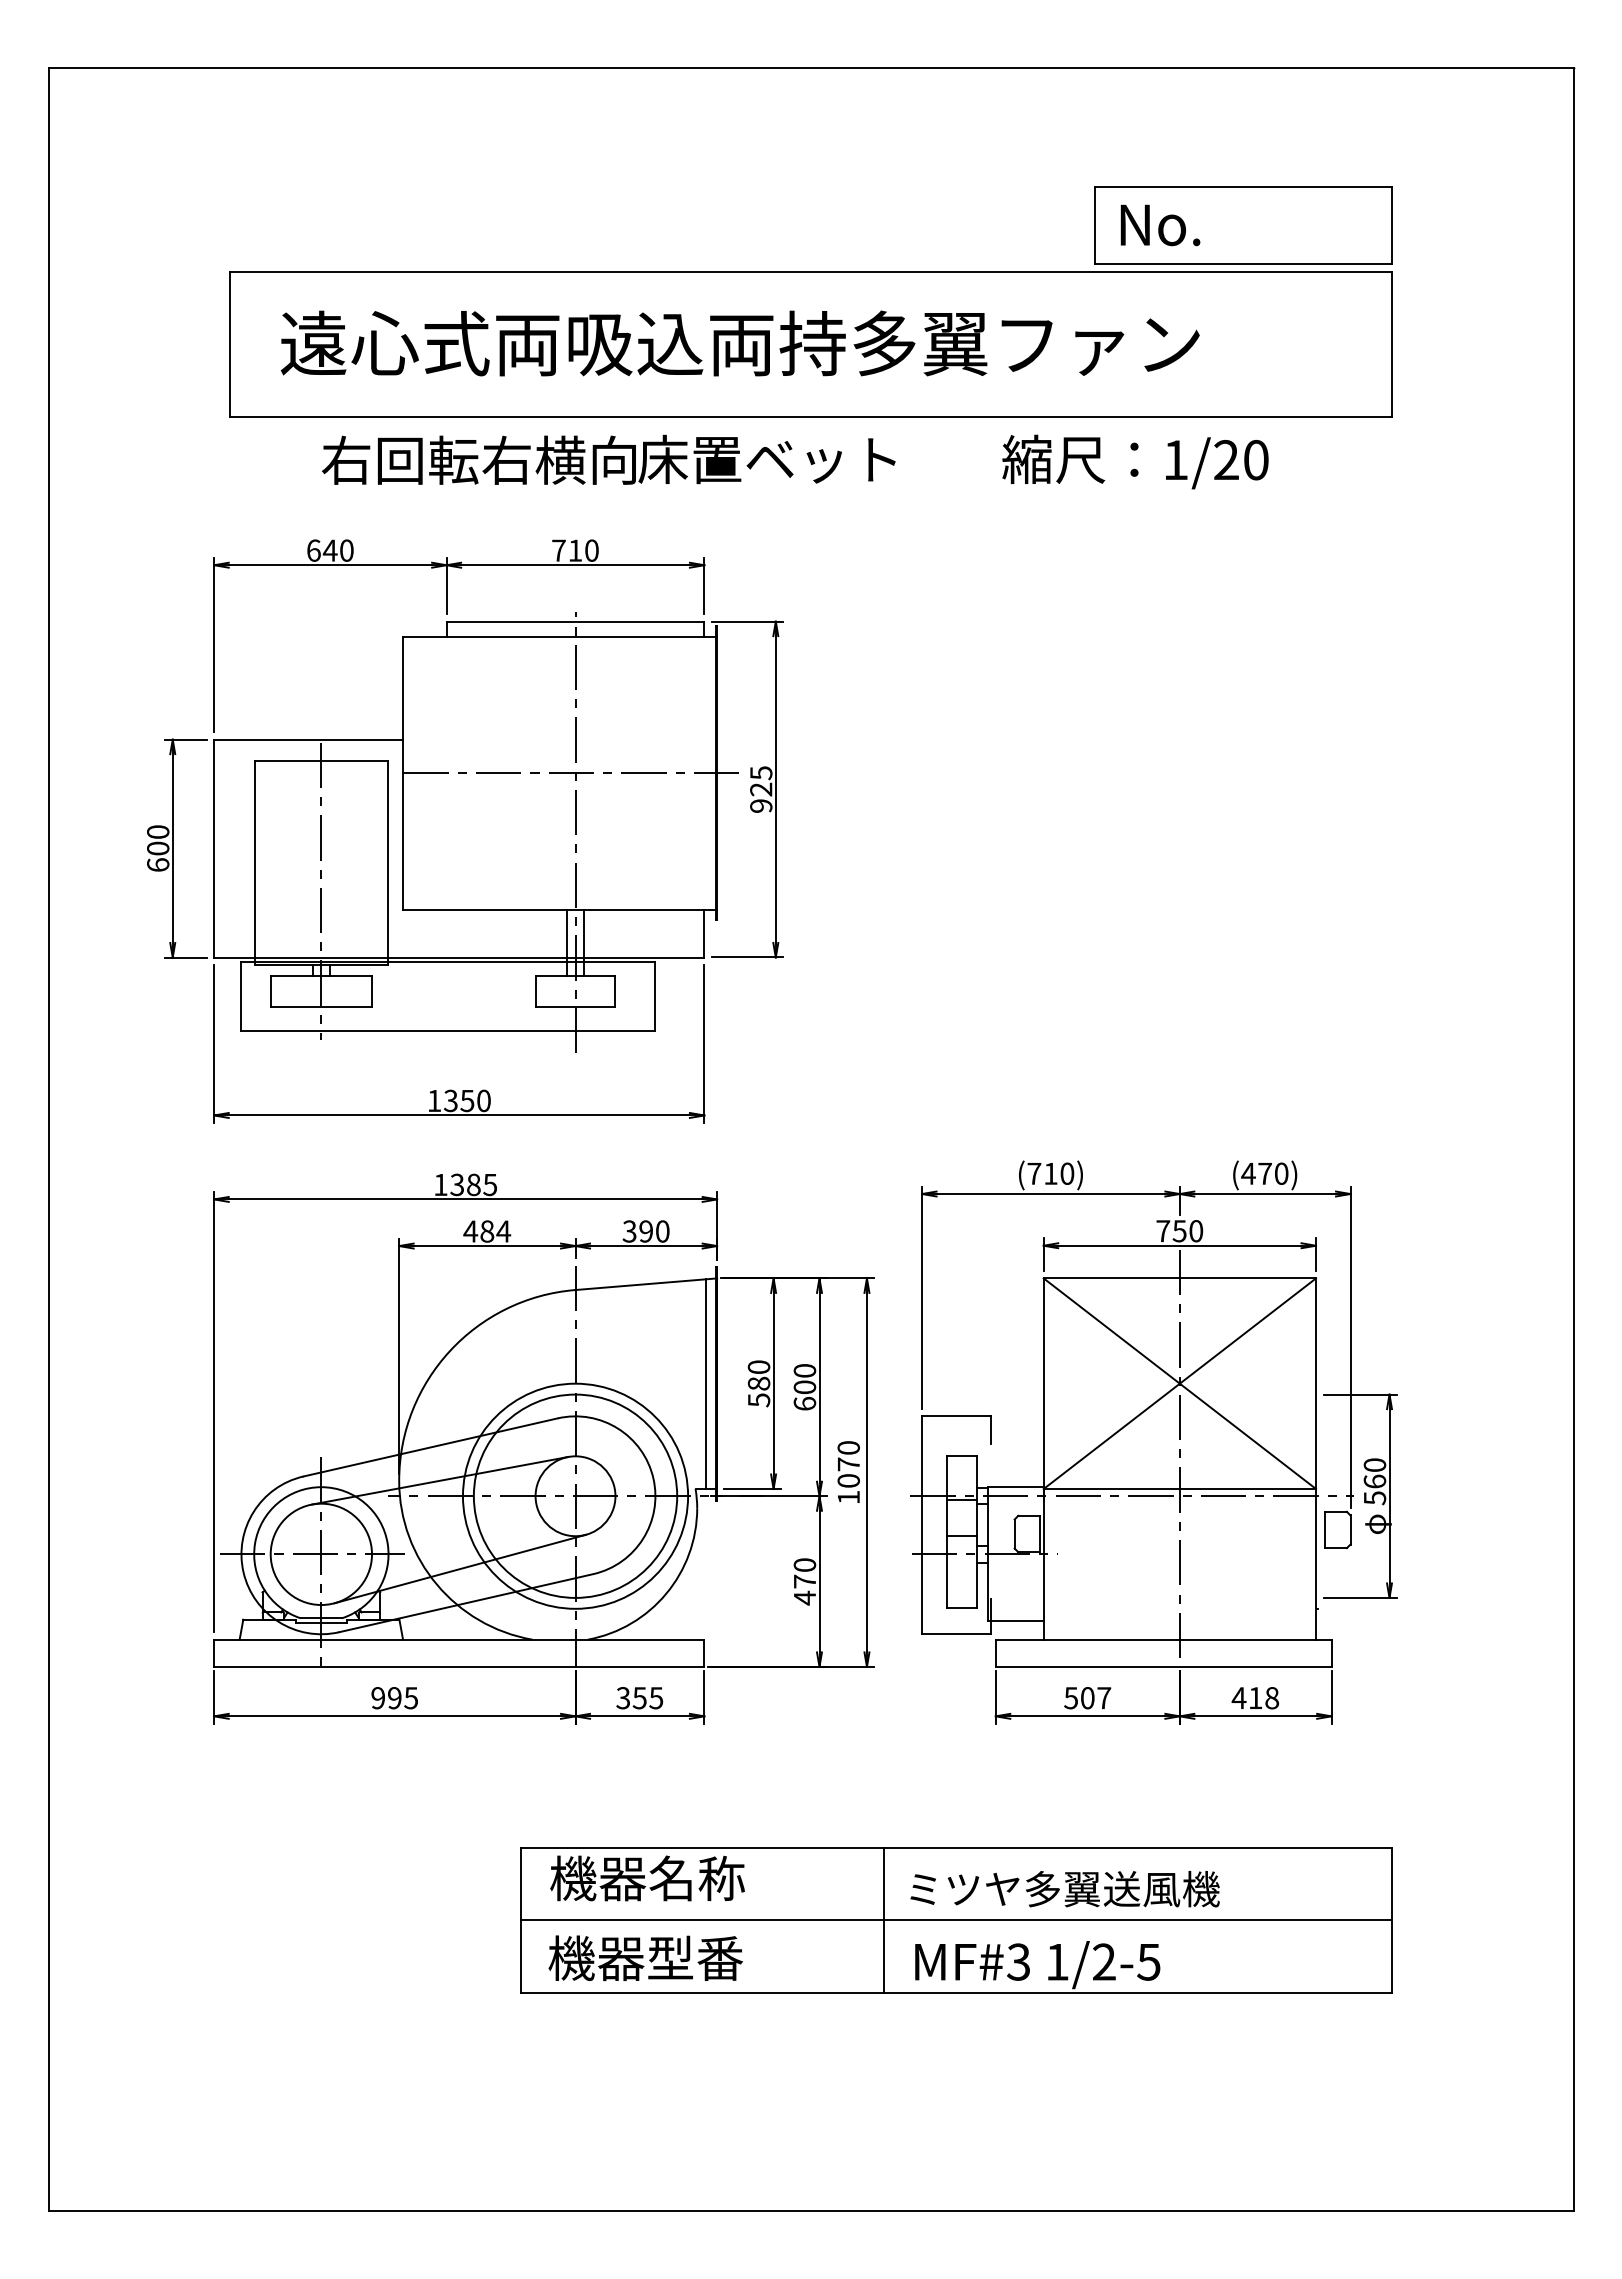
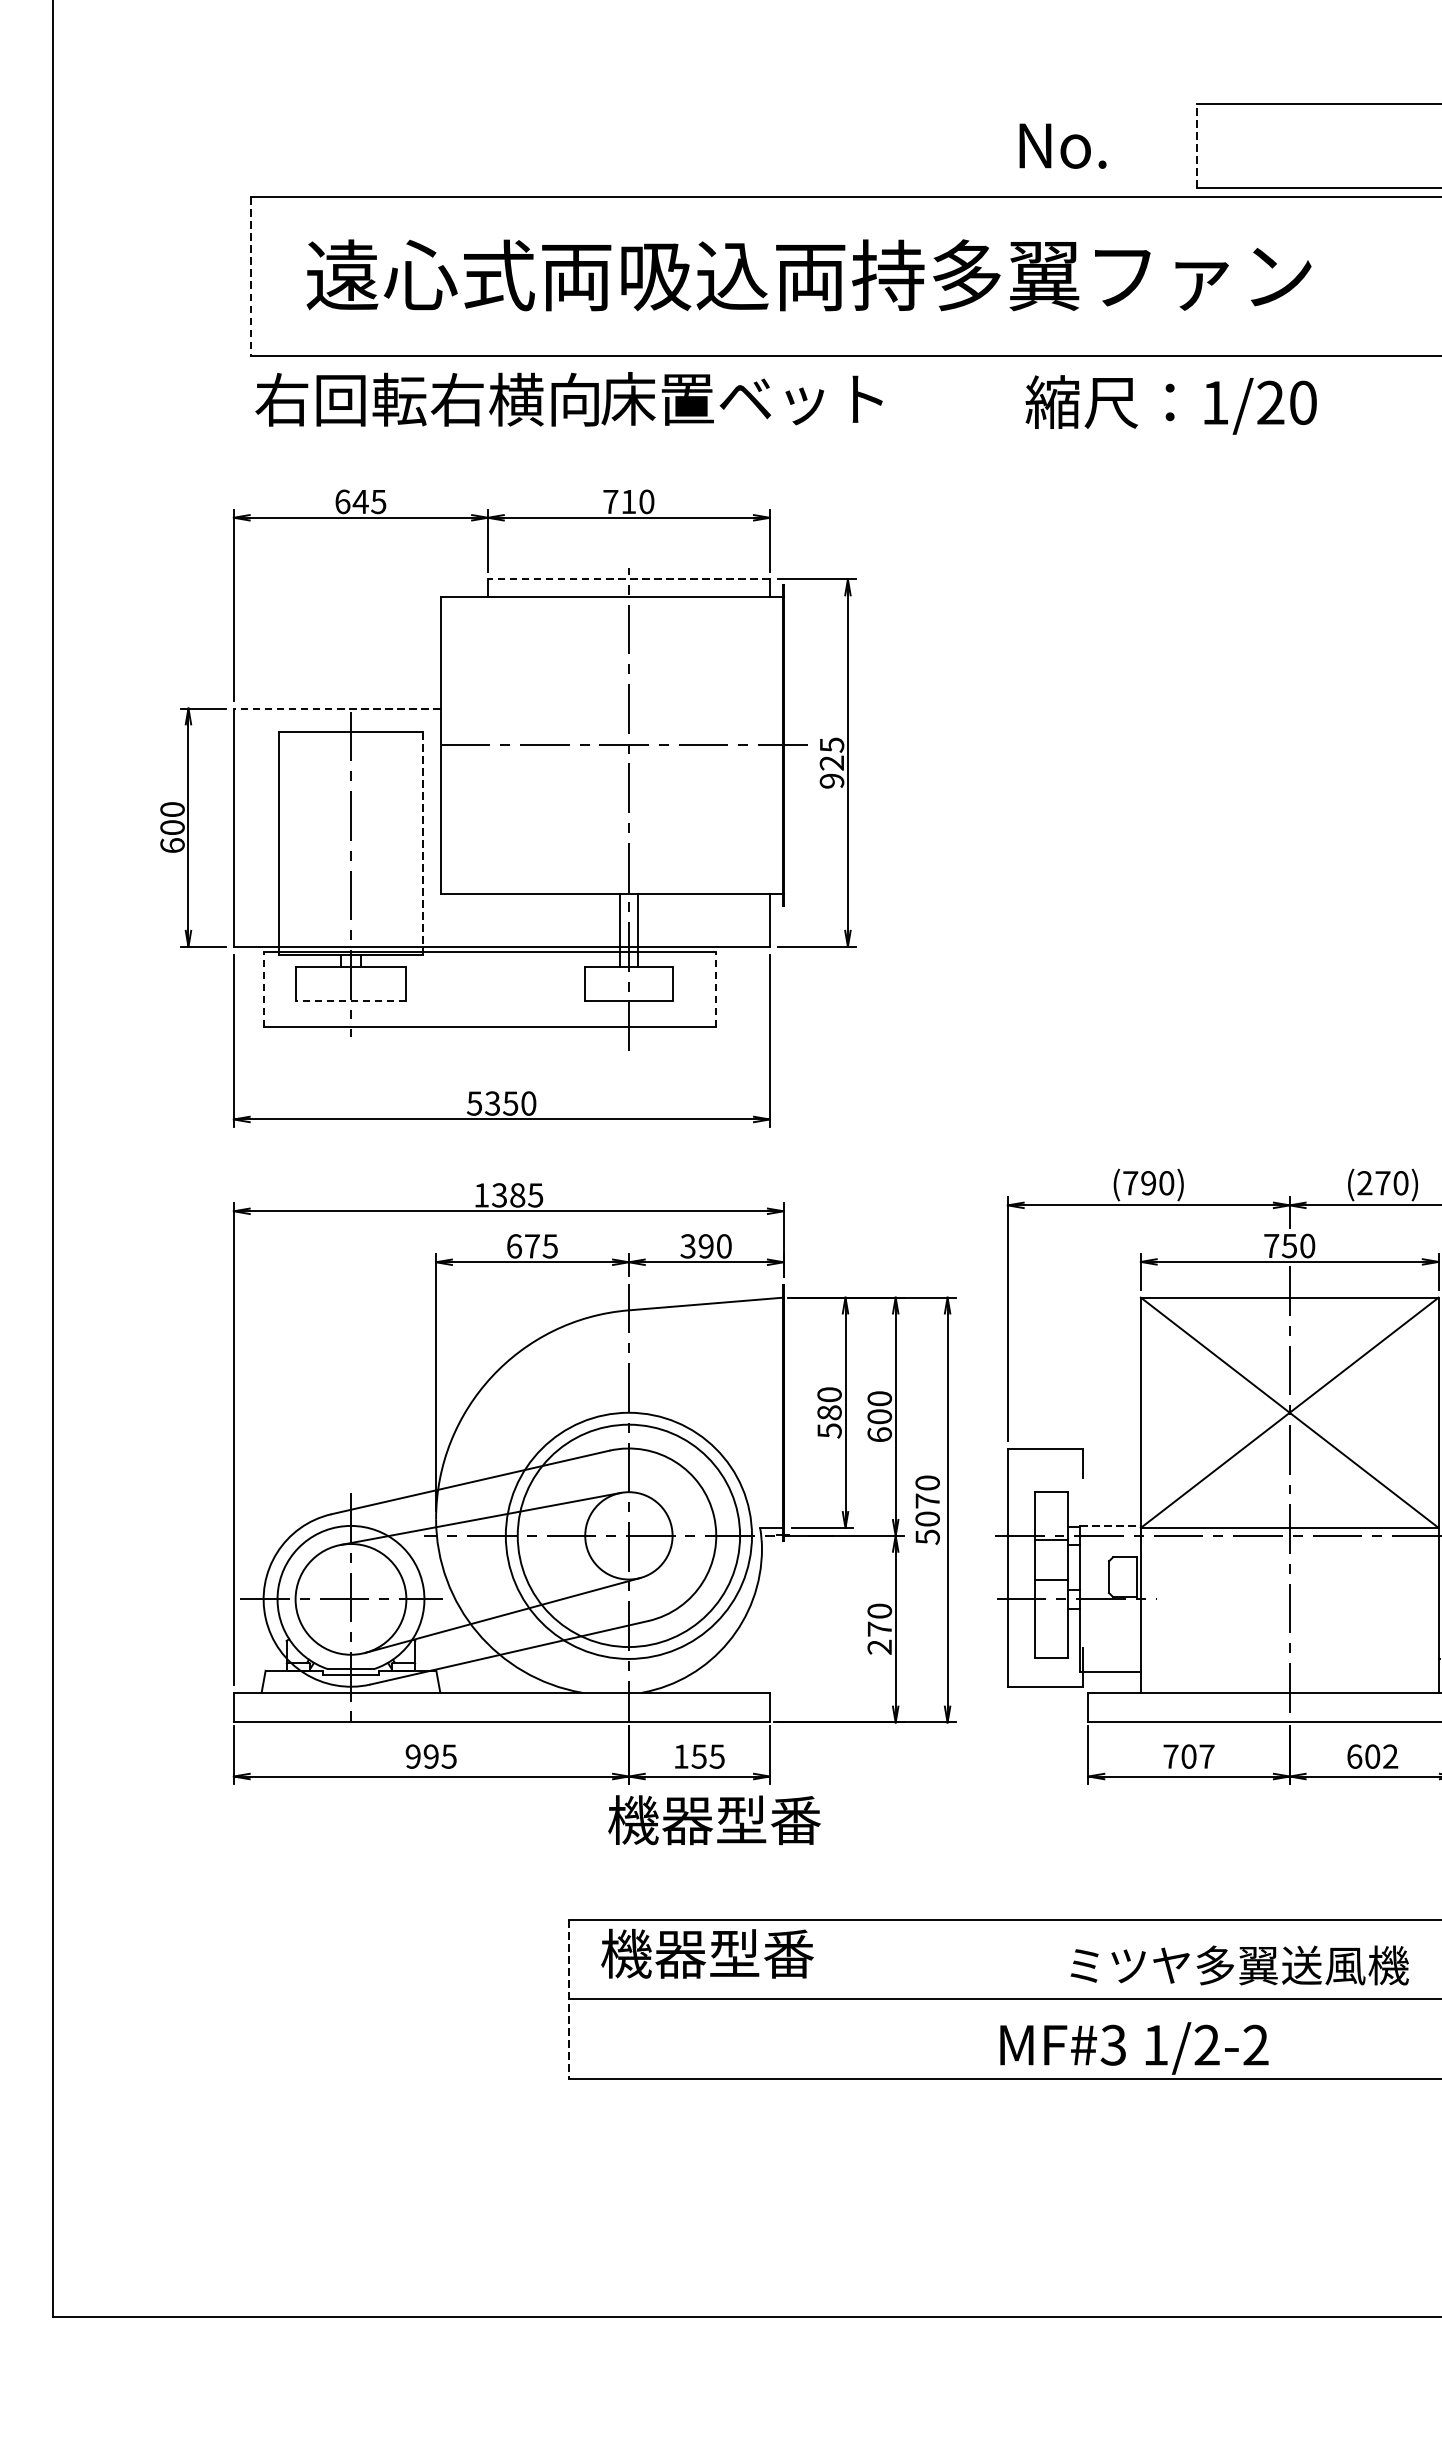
line: (1094, 224) -> (1196, 145), solid -> dashed
text: (1160, 225) -> (1063, 146), moved
line: (230, 344) -> (251, 276), solid -> dashed
text: (608, 459) -> (568, 398), moved
text: (1135, 461) -> (1171, 404), moved
text: (346, 550) -> (378, 501), 640 -> 645
line: (575, 621) -> (628, 579), solid -> dashed
line: (308, 739) -> (336, 708), solid -> dashed
line: (387, 863) -> (423, 843), solid -> dashed
line: (241, 996) -> (263, 989), solid -> dashed
line: (655, 996) -> (716, 989), solid -> dashed
line: (321, 1006) -> (351, 1000), solid -> dashed
text: (434, 1101) -> (474, 1104), 1350 -> 5350
text: (1050, 1173) -> (1148, 1182), (710) -> (790)
text: (1248, 1173) -> (1364, 1182), (470) -> (270)
text: (487, 1231) -> (532, 1246), 484 -> 675
line: (706, 1384) -> (772, 1413), removed
line: (1016, 1487) -> (1111, 1526), solid -> dashed
text: (848, 1497) -> (927, 1537), 1070 -> 5070
text: (804, 1597) -> (879, 1646), 470 -> 270
text: (622, 1698) -> (680, 1757), 355 -> 155
text: (1071, 1698) -> (1171, 1757), 507 -> 707
text: (1255, 1698) -> (1372, 1757), 418 -> 602
text: (696, 1878) -> (761, 1953), 機器名称 -> 機器型番
text: (1064, 1889) -> (1239, 1965), moved
line: (883, 1919) -> (965, 1998), removed
line: (520, 1920) -> (568, 1999), solid -> dashed
text: (645, 1957) -> (714, 1819), moved
text: (1148, 1961) -> (1255, 2044), 1/2-5 -> 1/2-2

